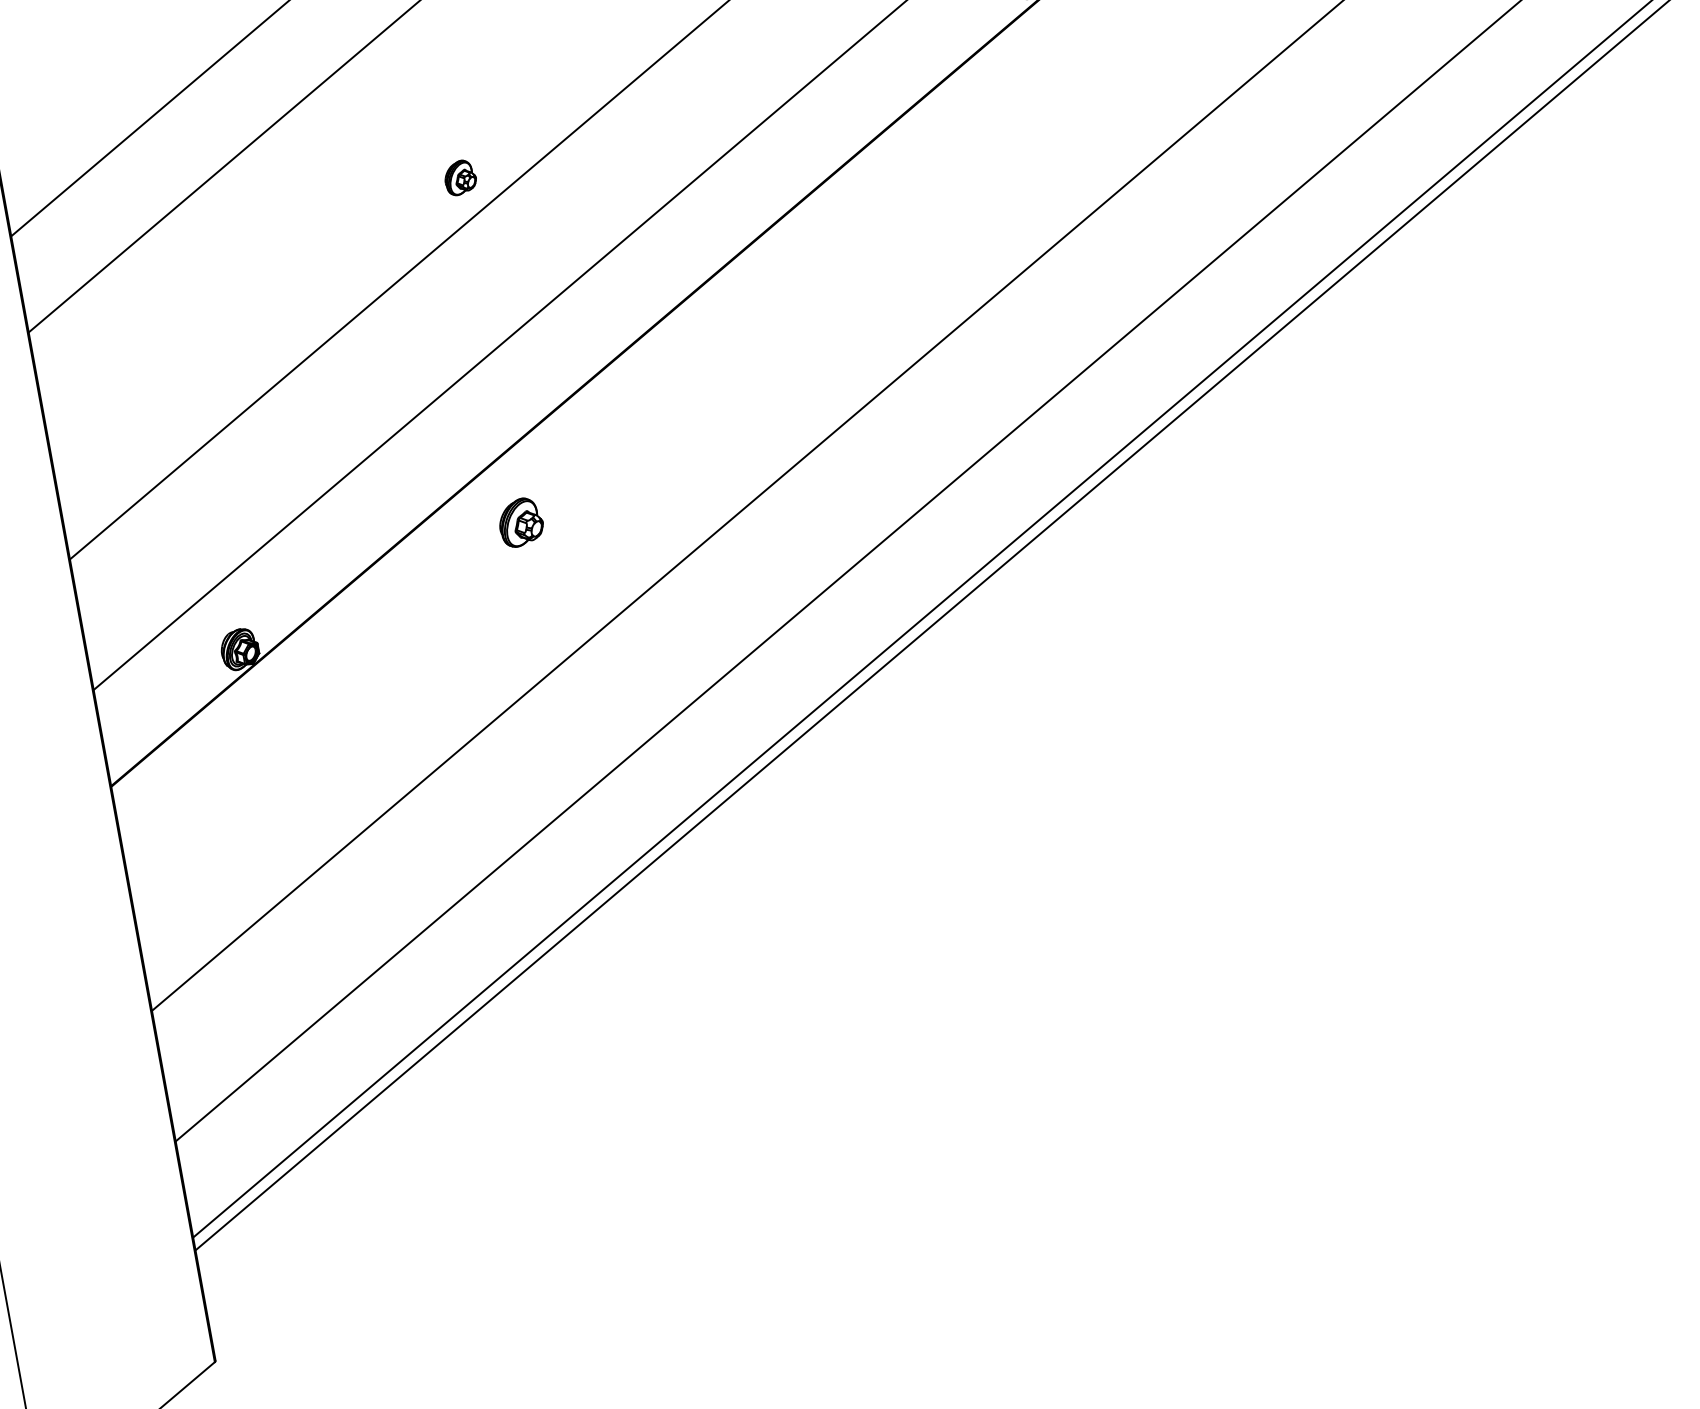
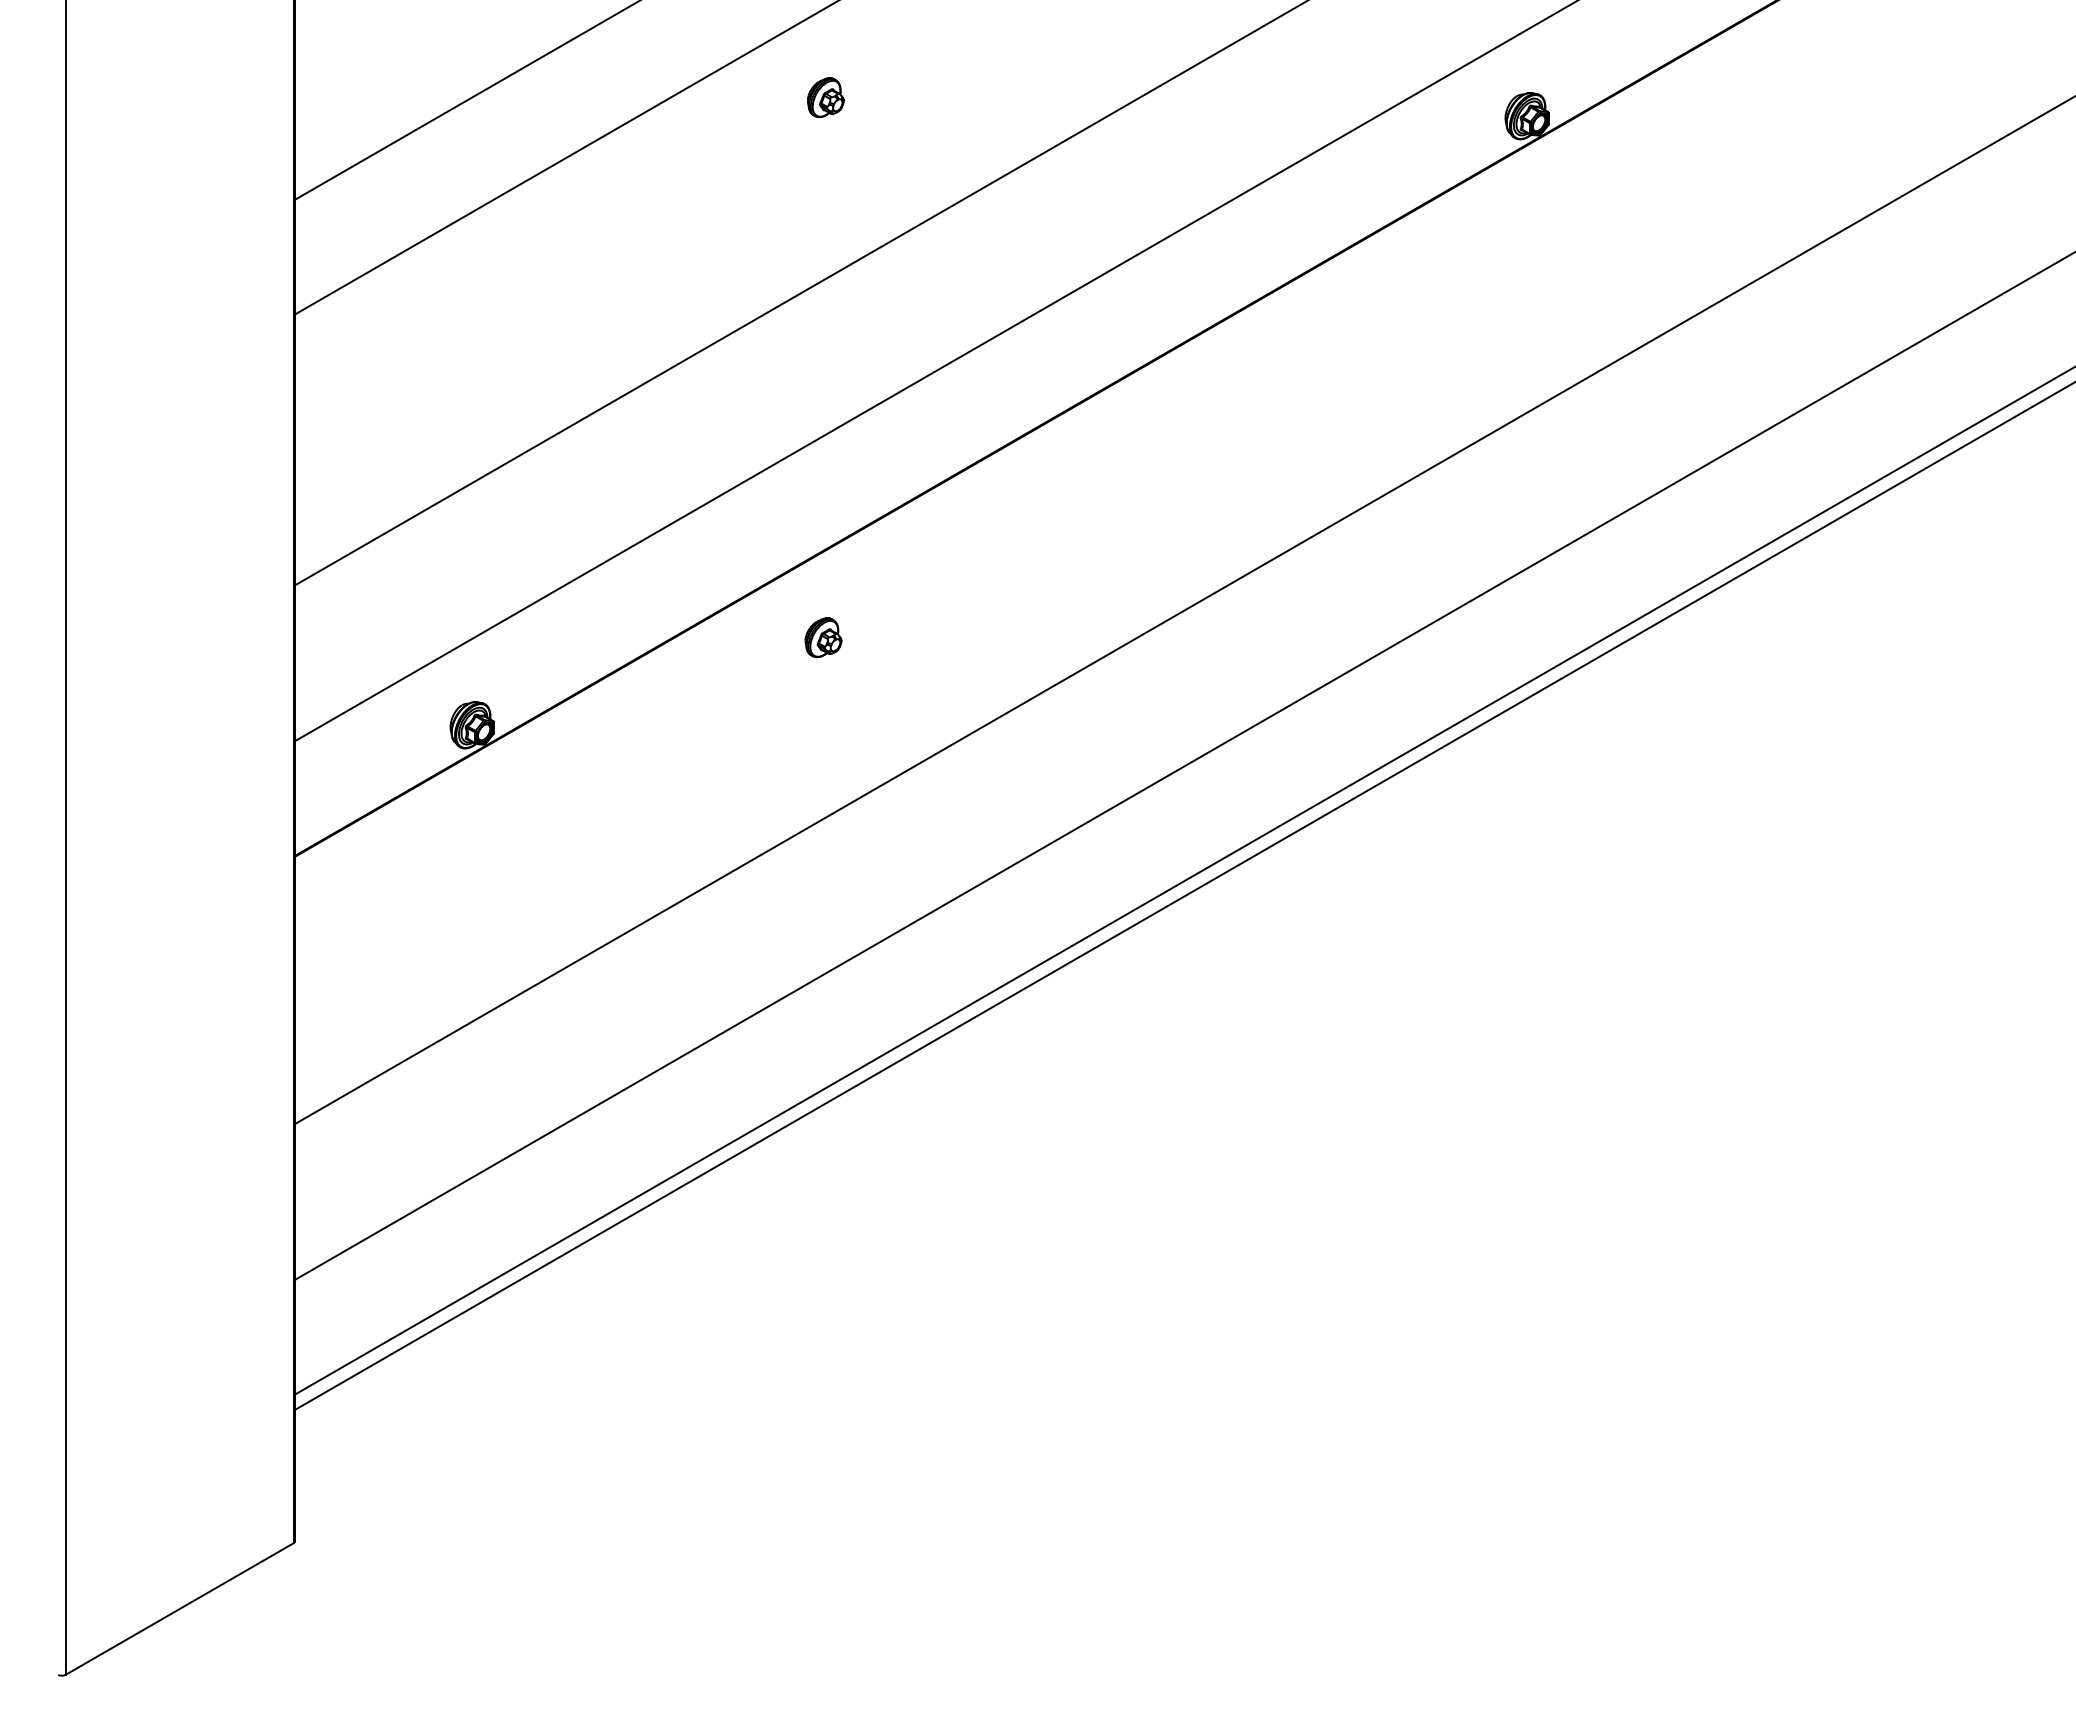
part: (460, 177) -> (825, 97), moved
part: (520, 522) -> (823, 637), size x0.71

